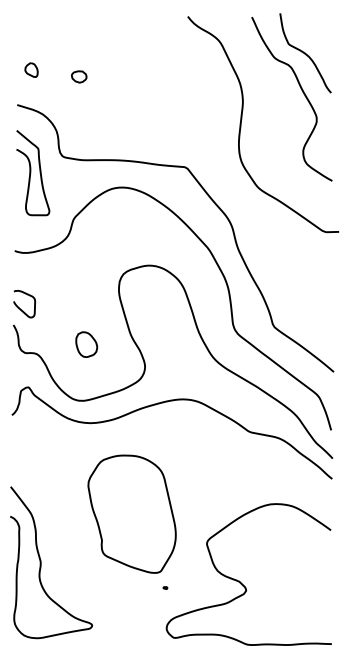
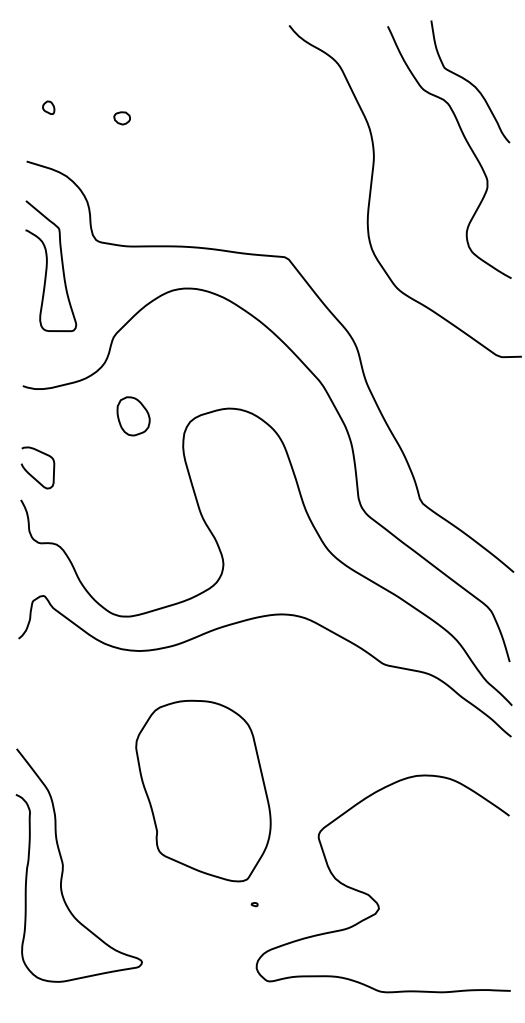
part: (31, 69) -> (48, 106), size x0.6
part: (79, 76) -> (122, 117), size x0.7
part: (86, 344) -> (133, 416), moved

